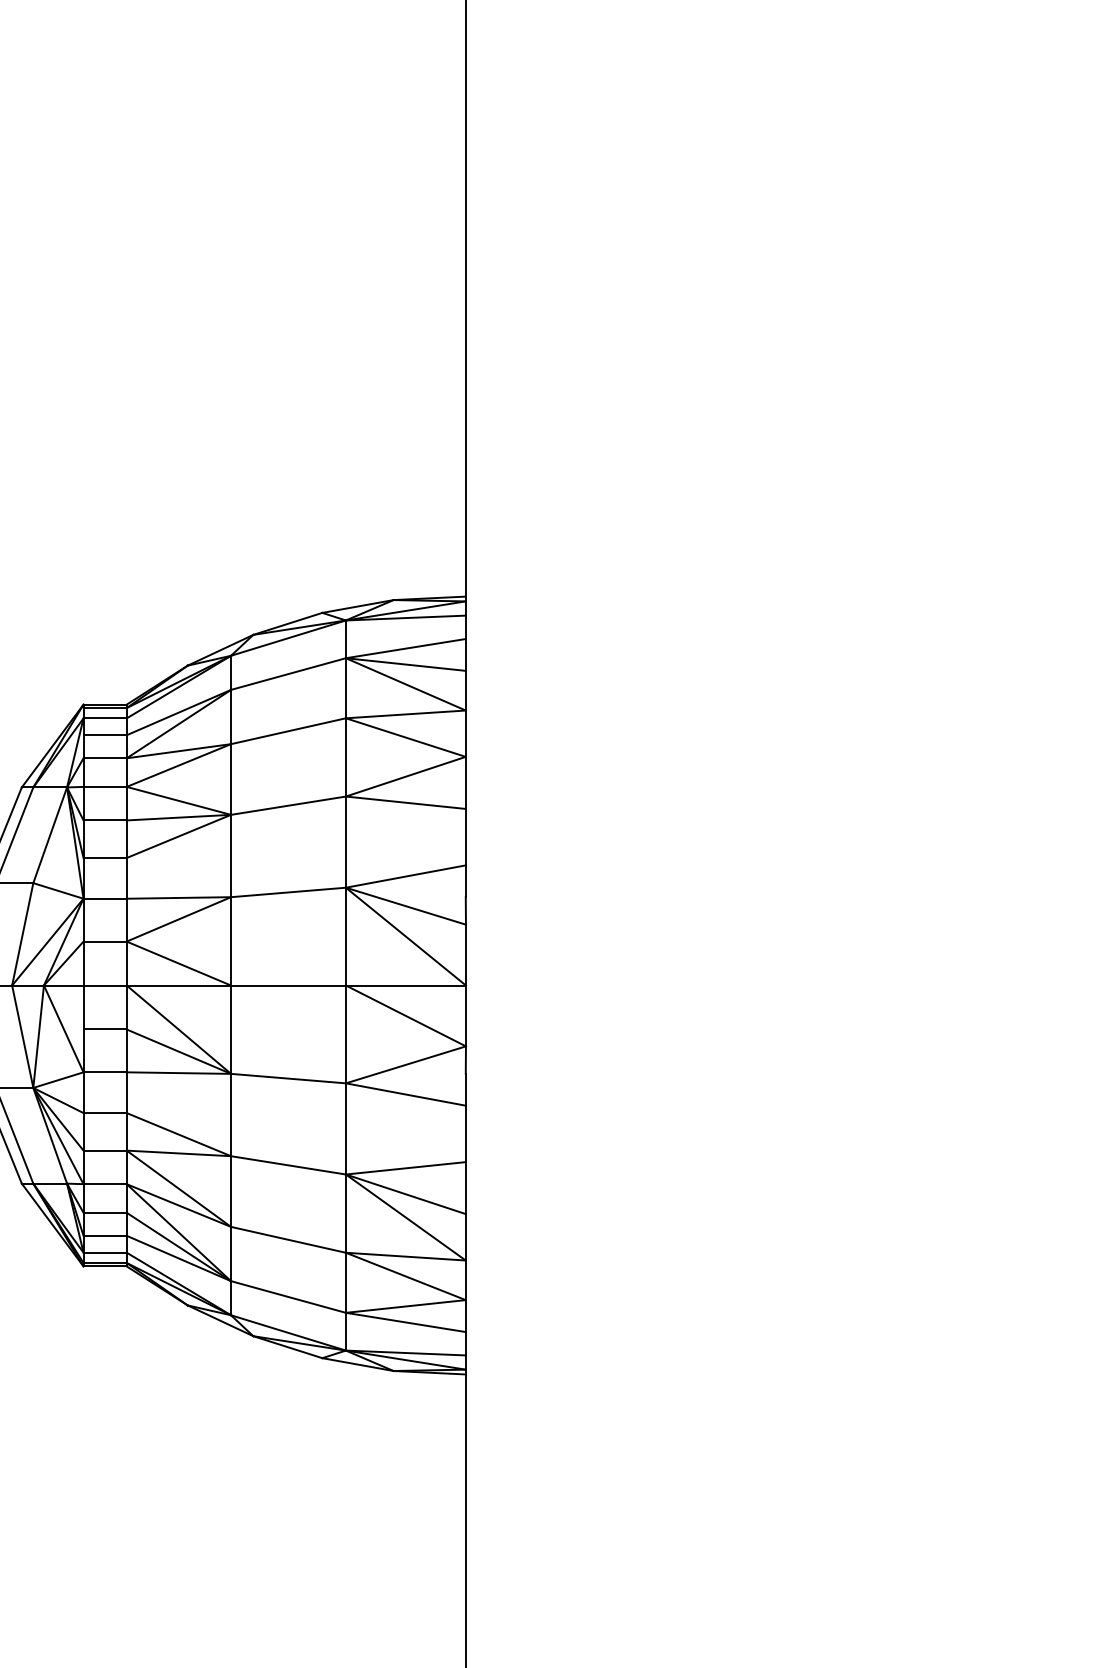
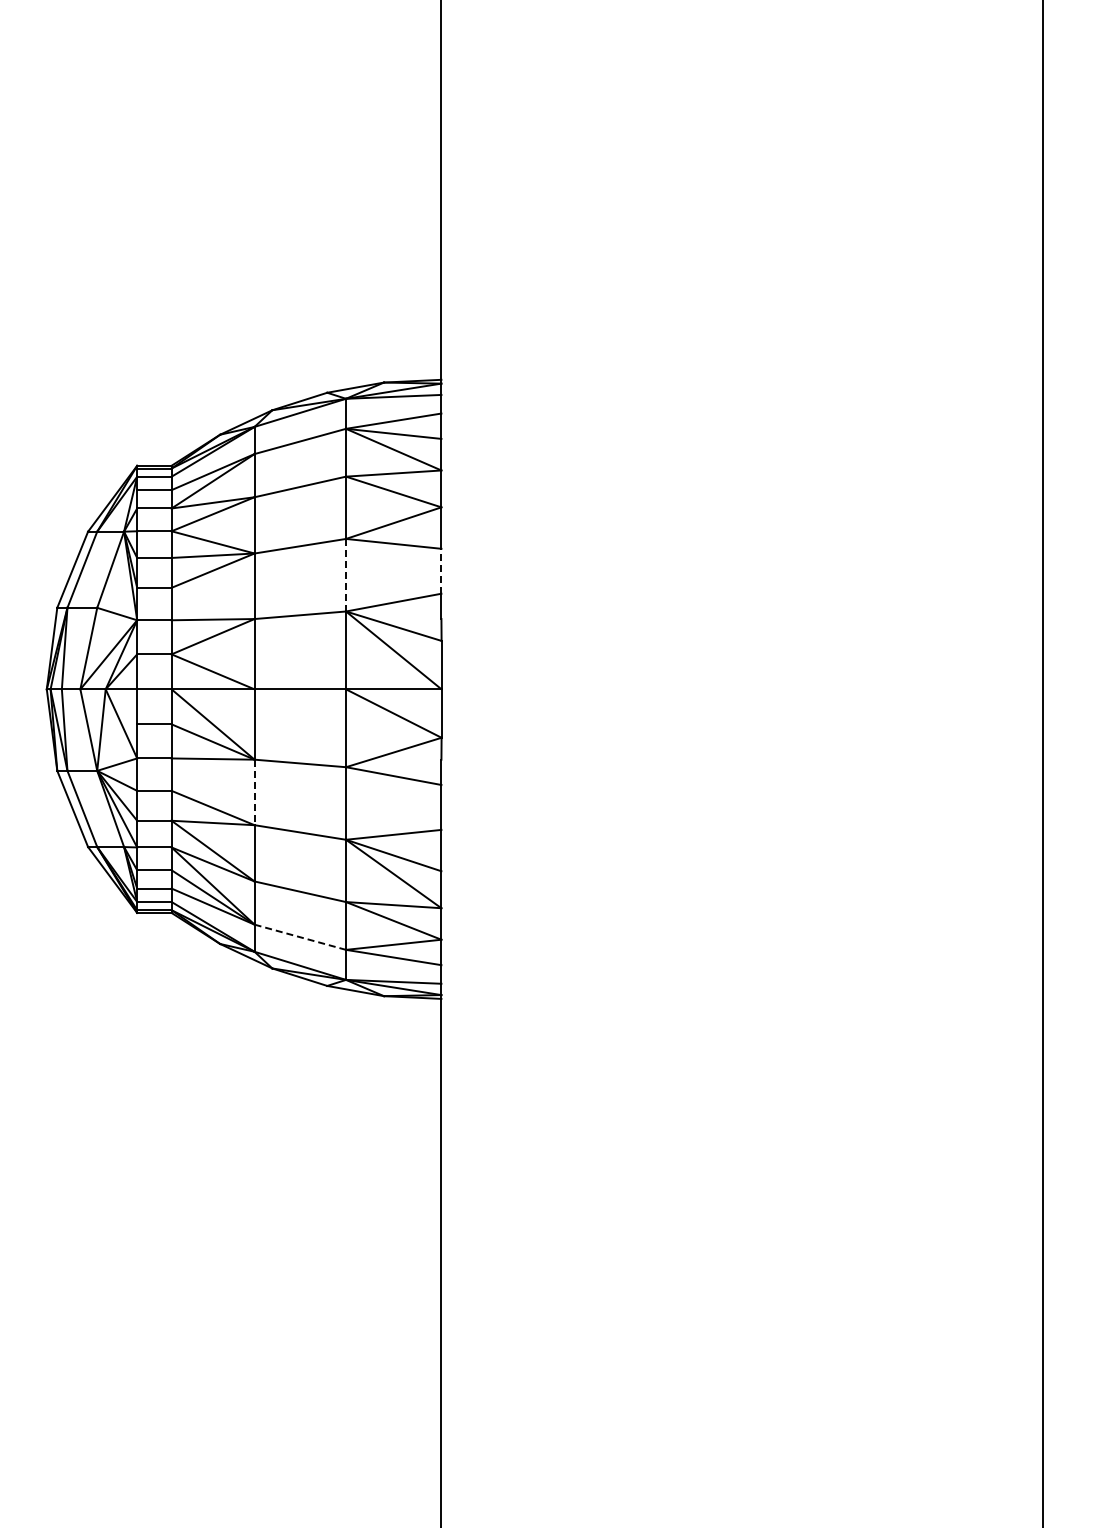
line: (465, 836) -> (441, 570), solid -> dashed
line: (346, 841) -> (346, 574), solid -> dashed
line: (230, 1115) -> (254, 792), solid -> dashed
line: (288, 1297) -> (300, 937), solid -> dashed

